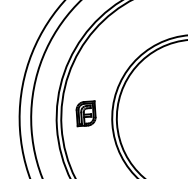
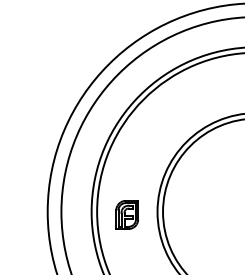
part: (85, 113) -> (126, 214), moved

